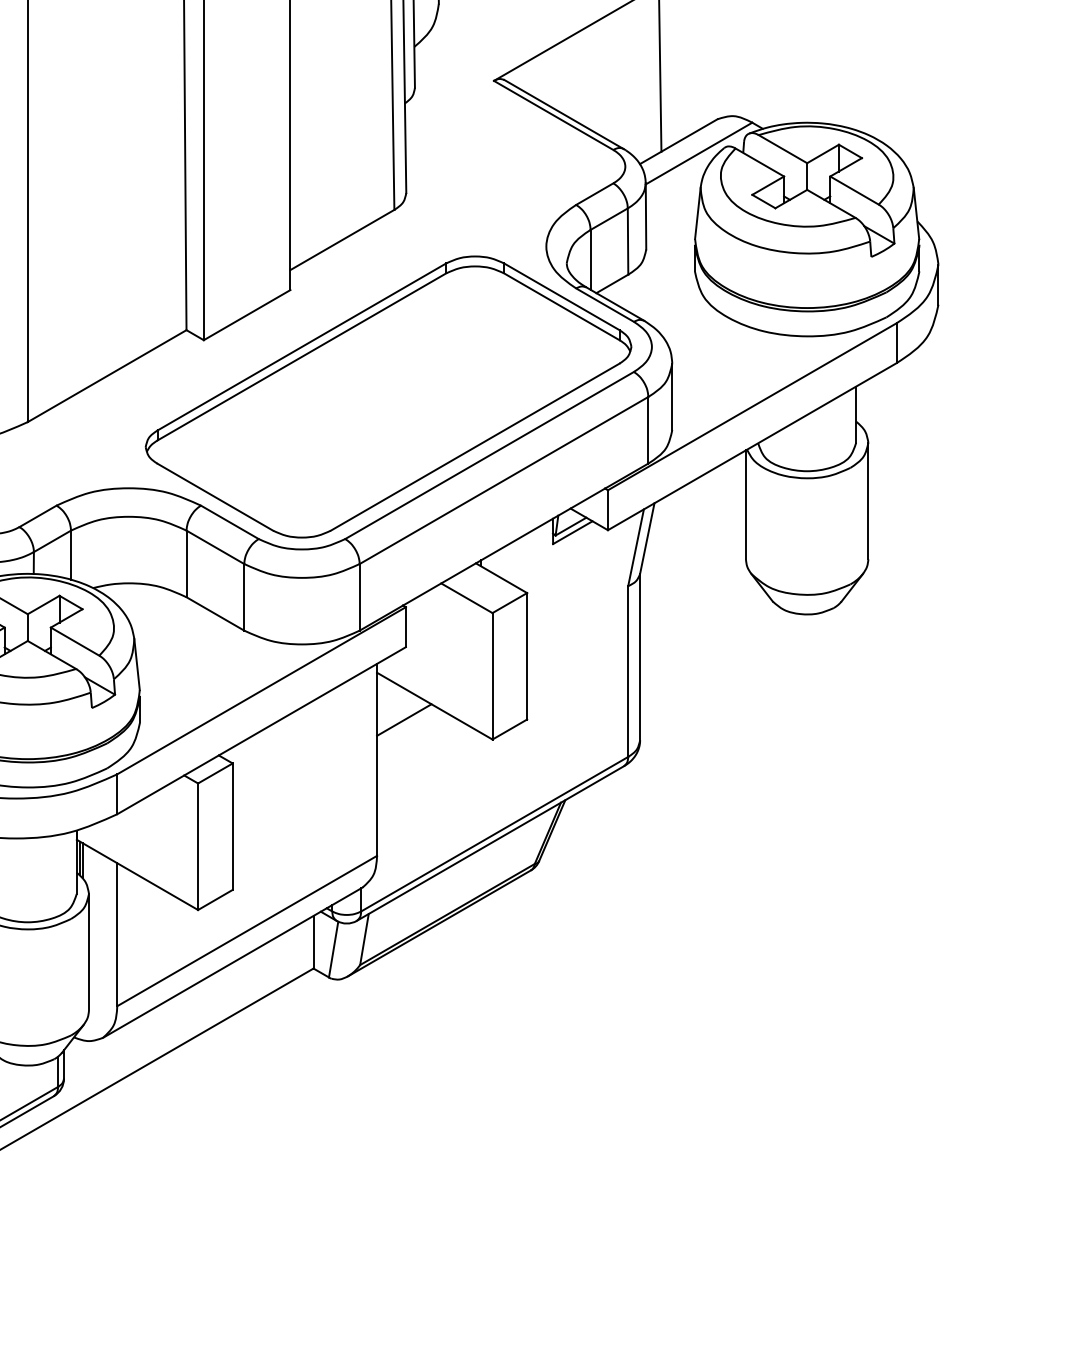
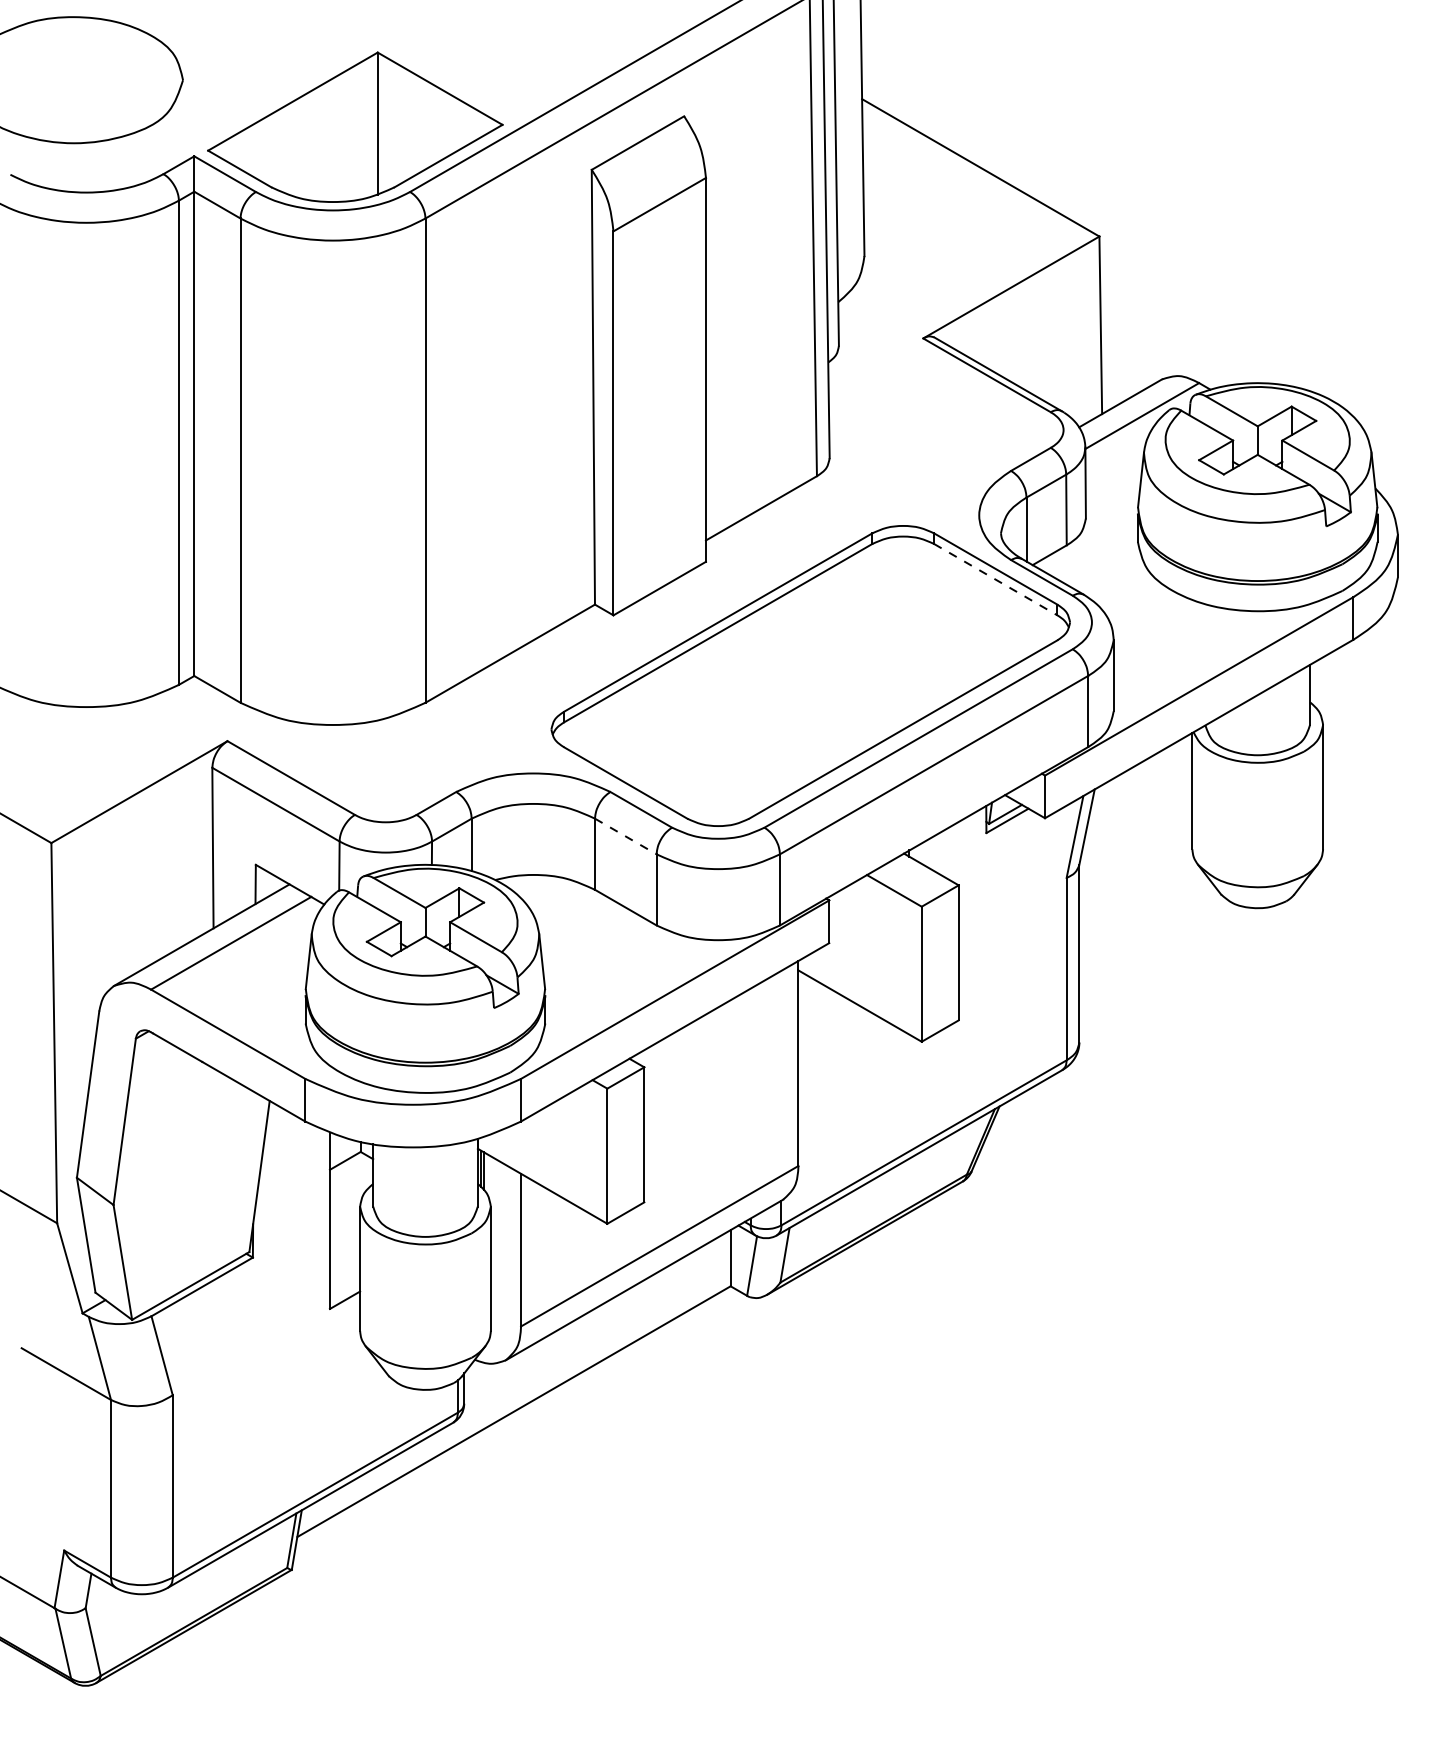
line: (562, 306) -> (996, 579), solid -> dashed
line: (215, 547) -> (625, 836), solid -> dashed
line: (404, 719) -> (827, 1020), removed

